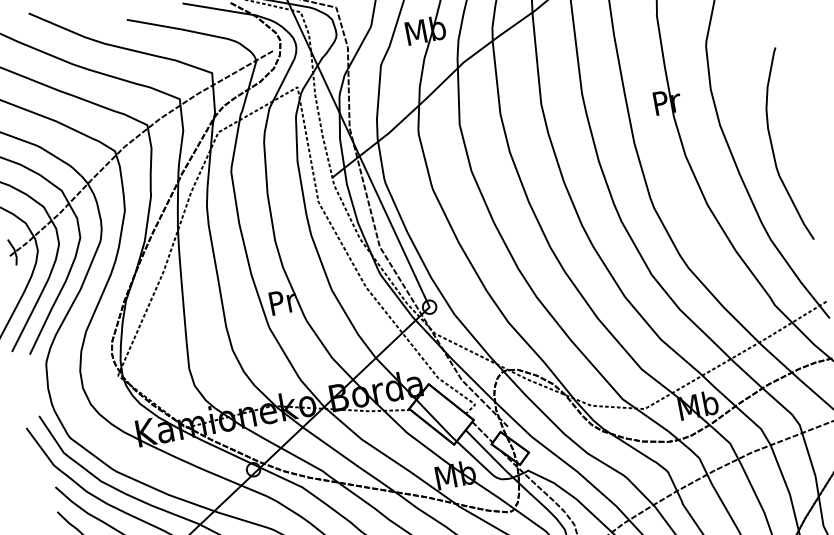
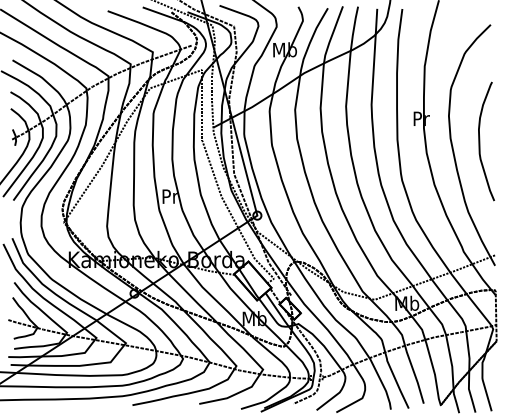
curve: (774, 147) -> (480, 141), moved

